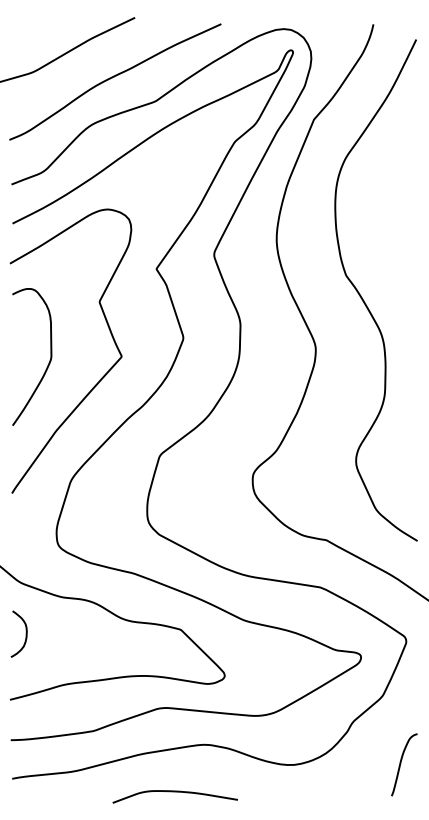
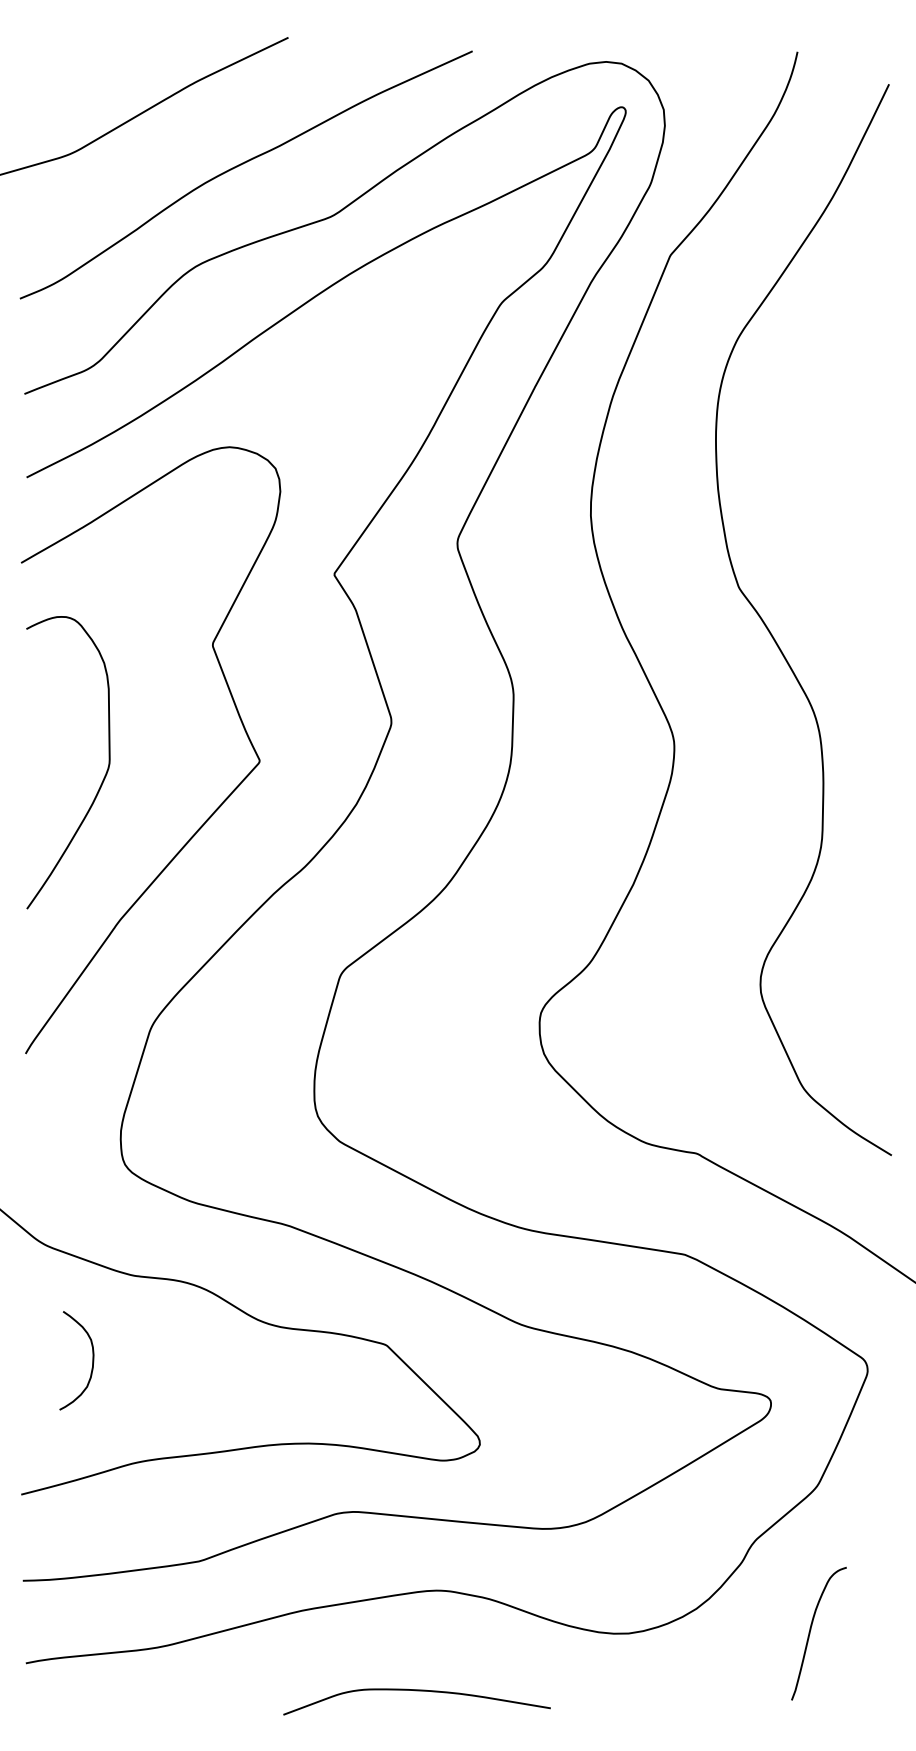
curve: (25, 633) -> (90, 1359), moved
curve: (401, 764) -> (812, 1632), moved
curve: (174, 792) -> (415, 1692), moved

